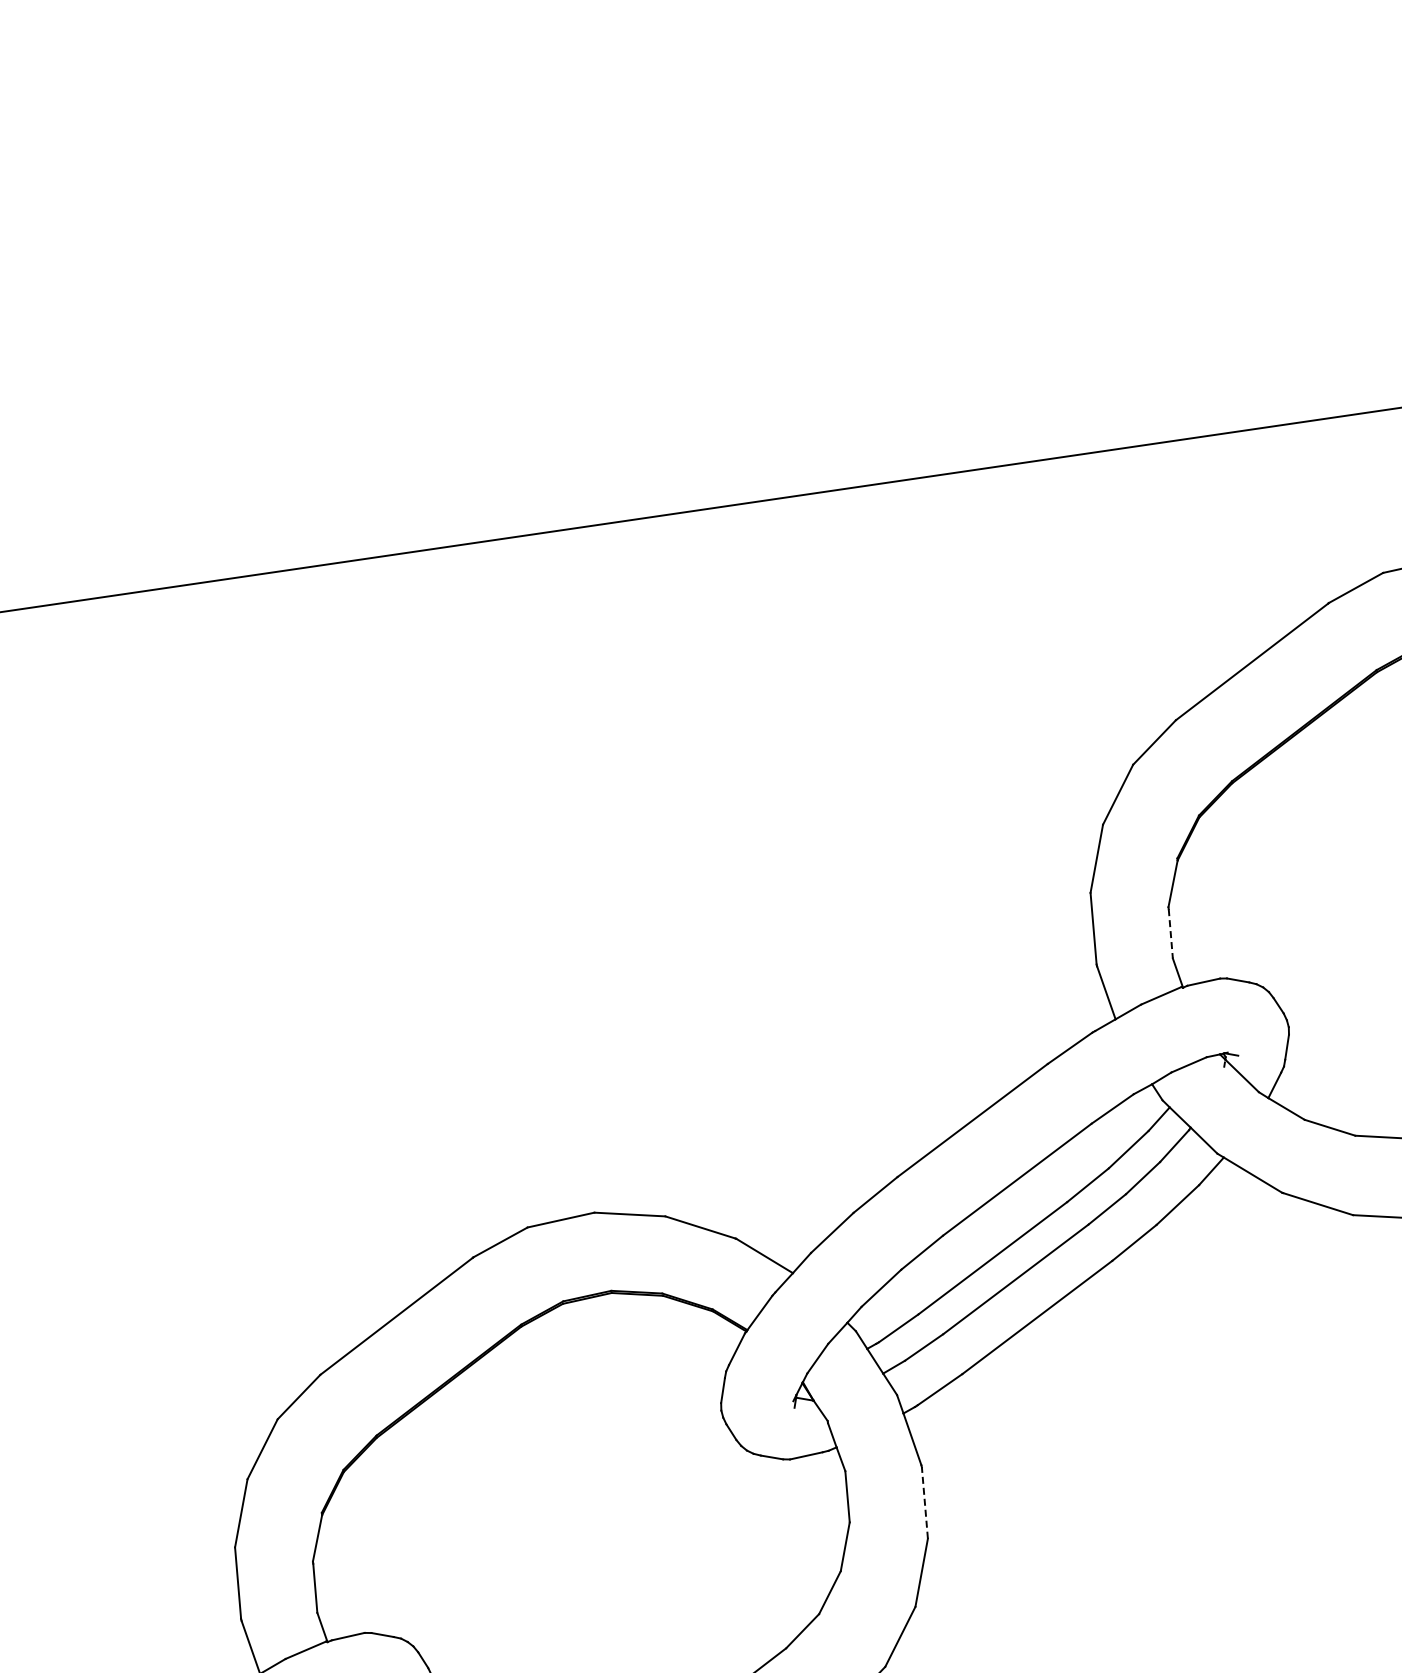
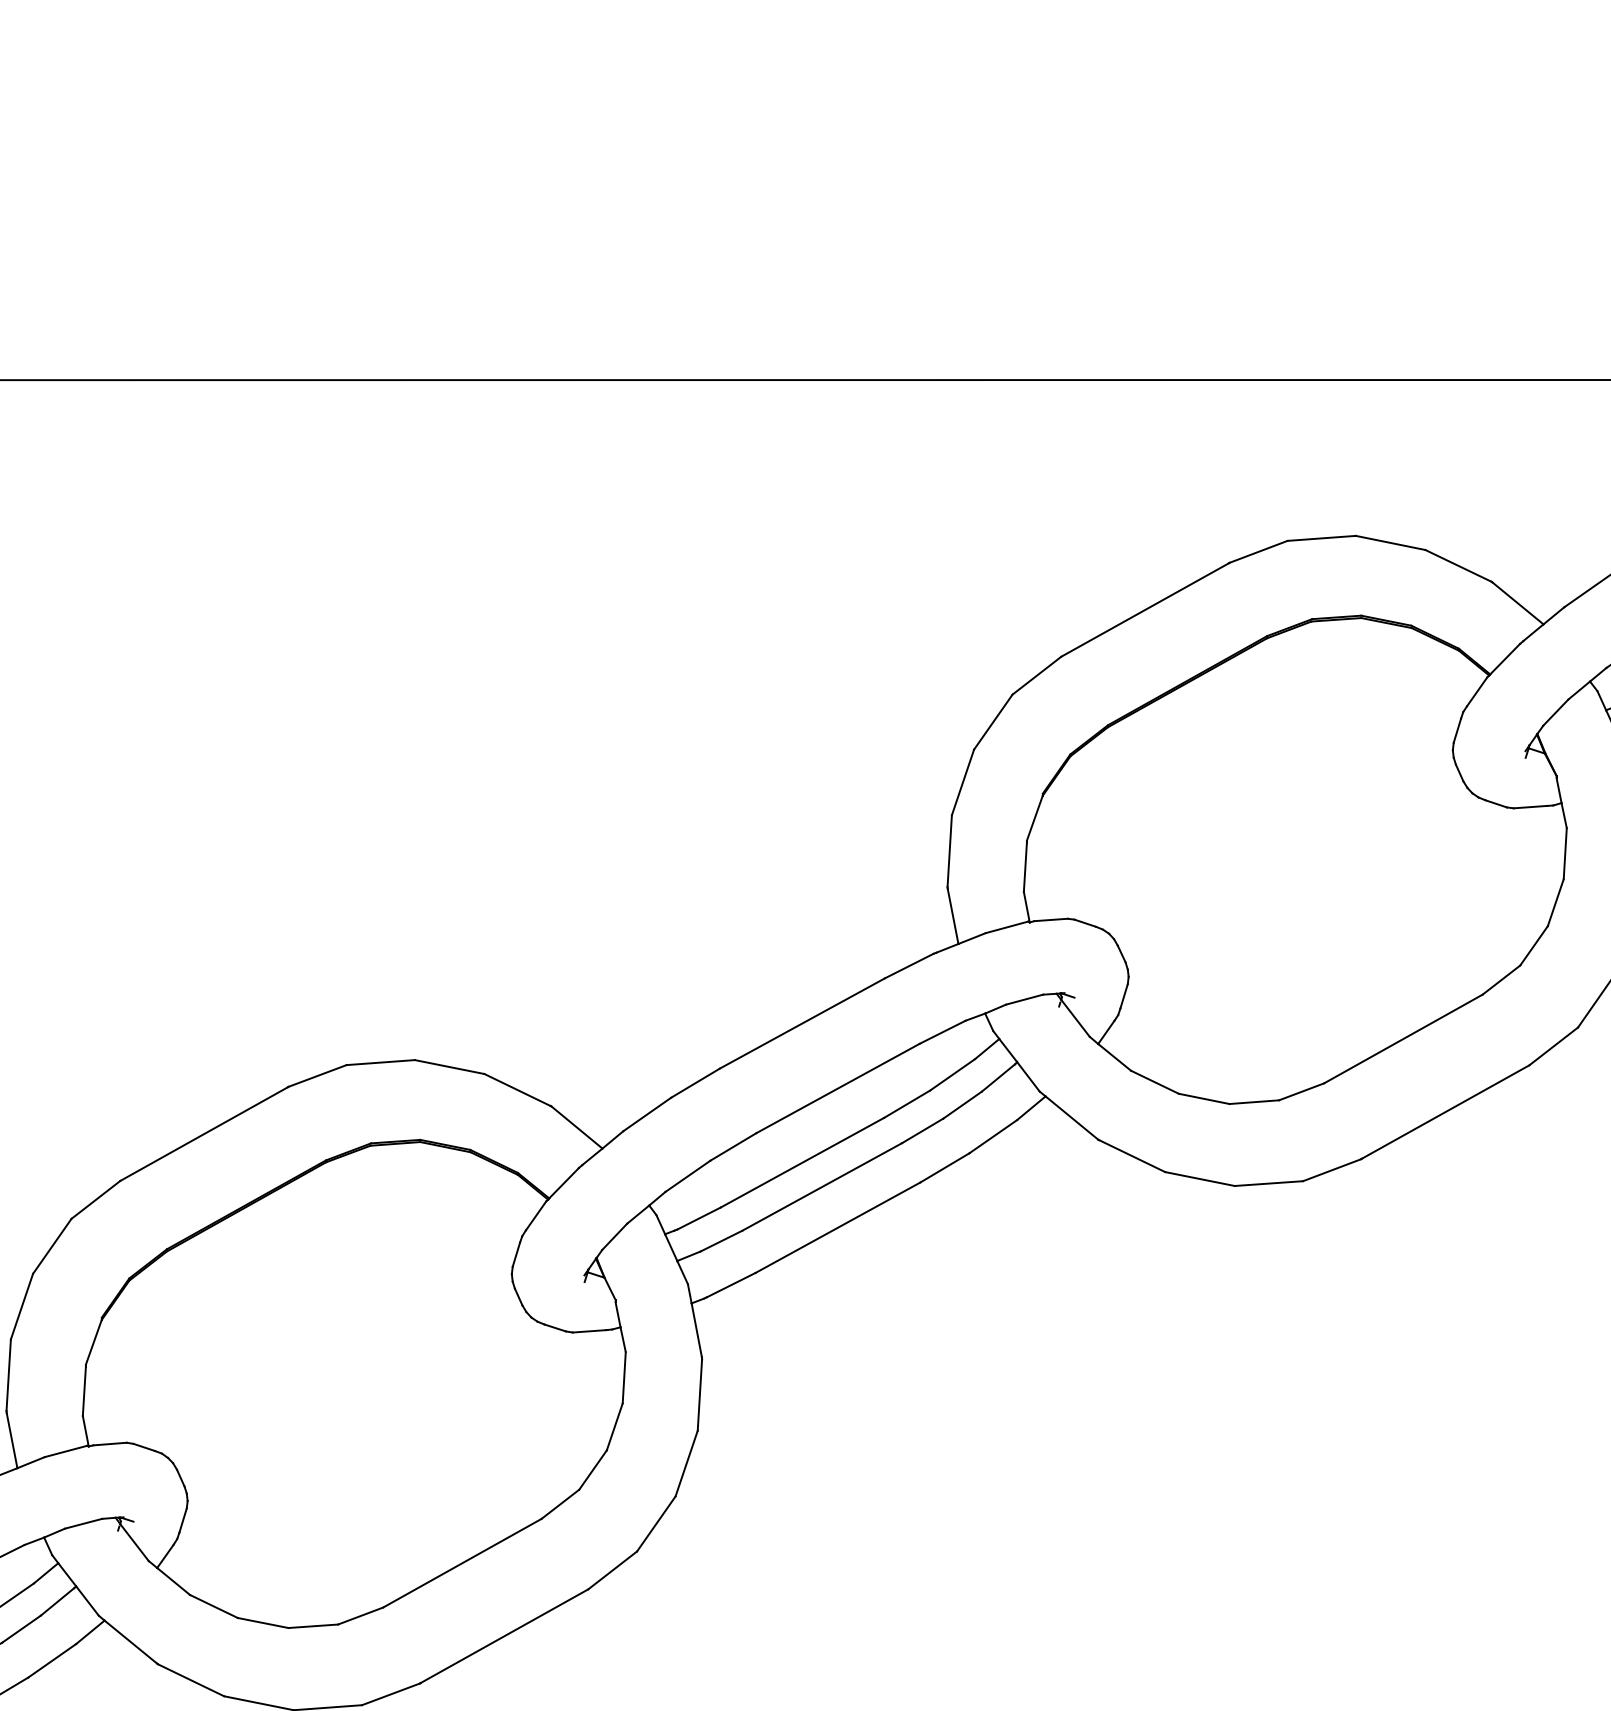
line: (1170, 933) -> (1025, 867), dashed -> solid
line: (924, 1503) -> (699, 1395), dashed -> solid

